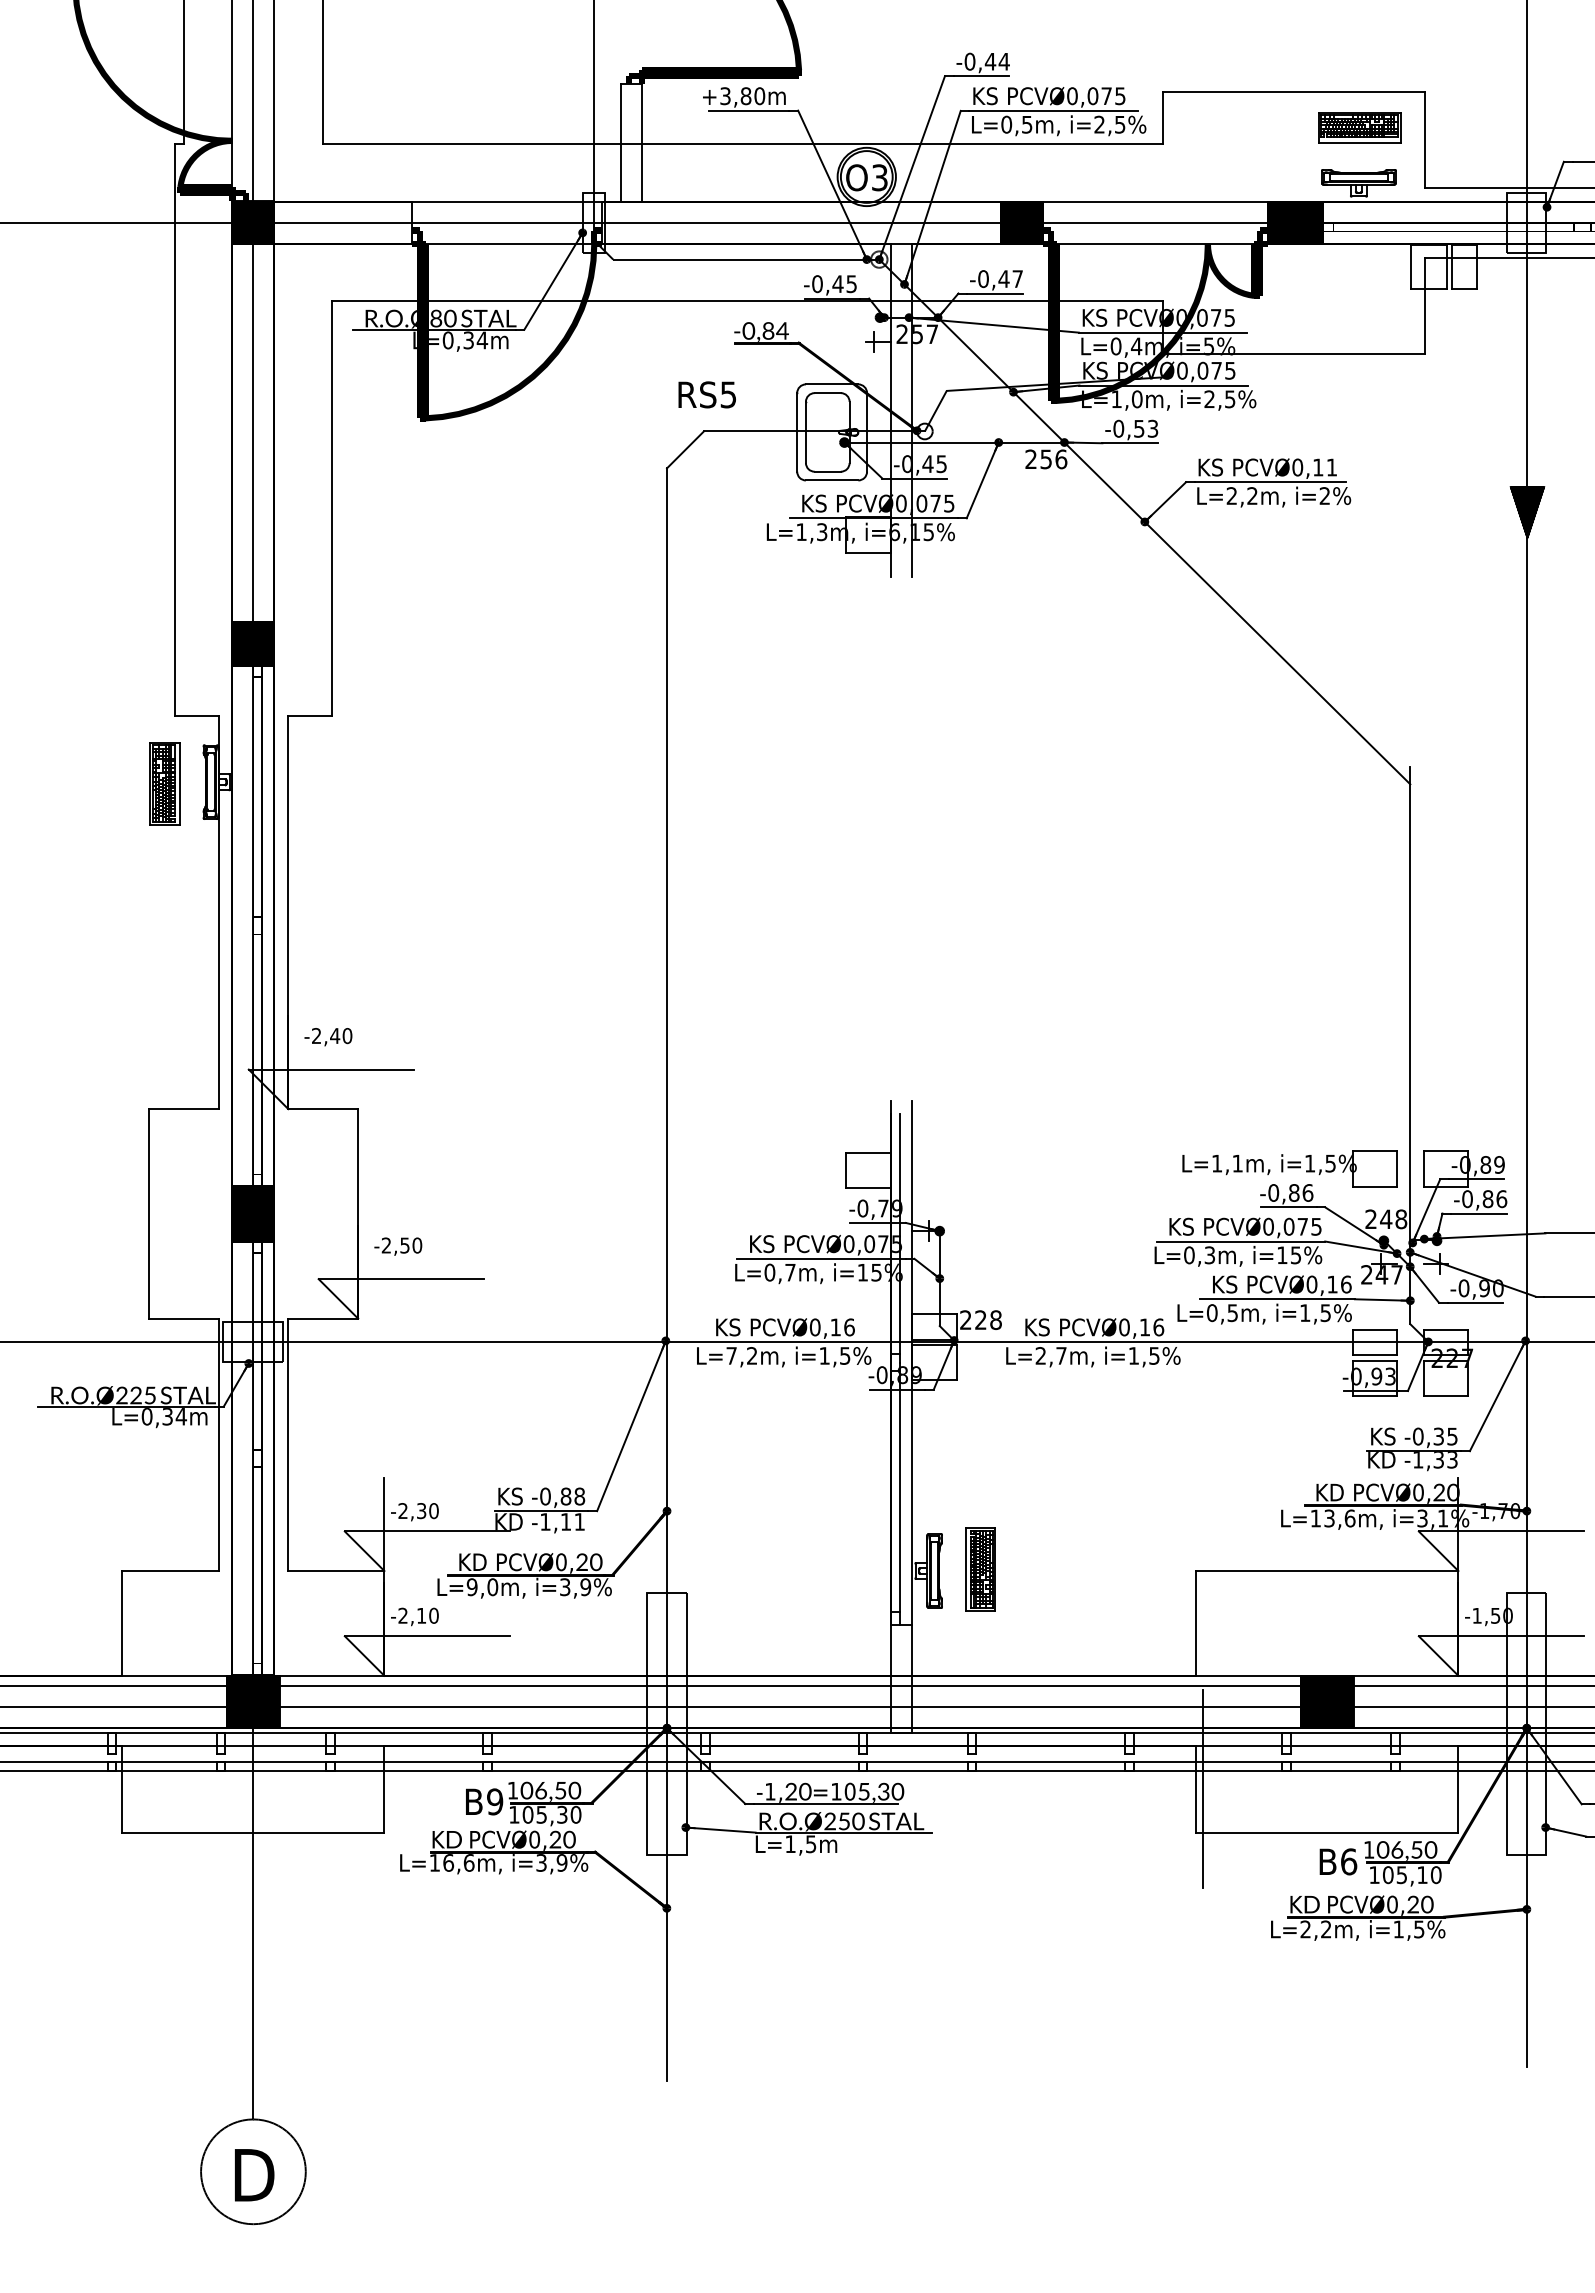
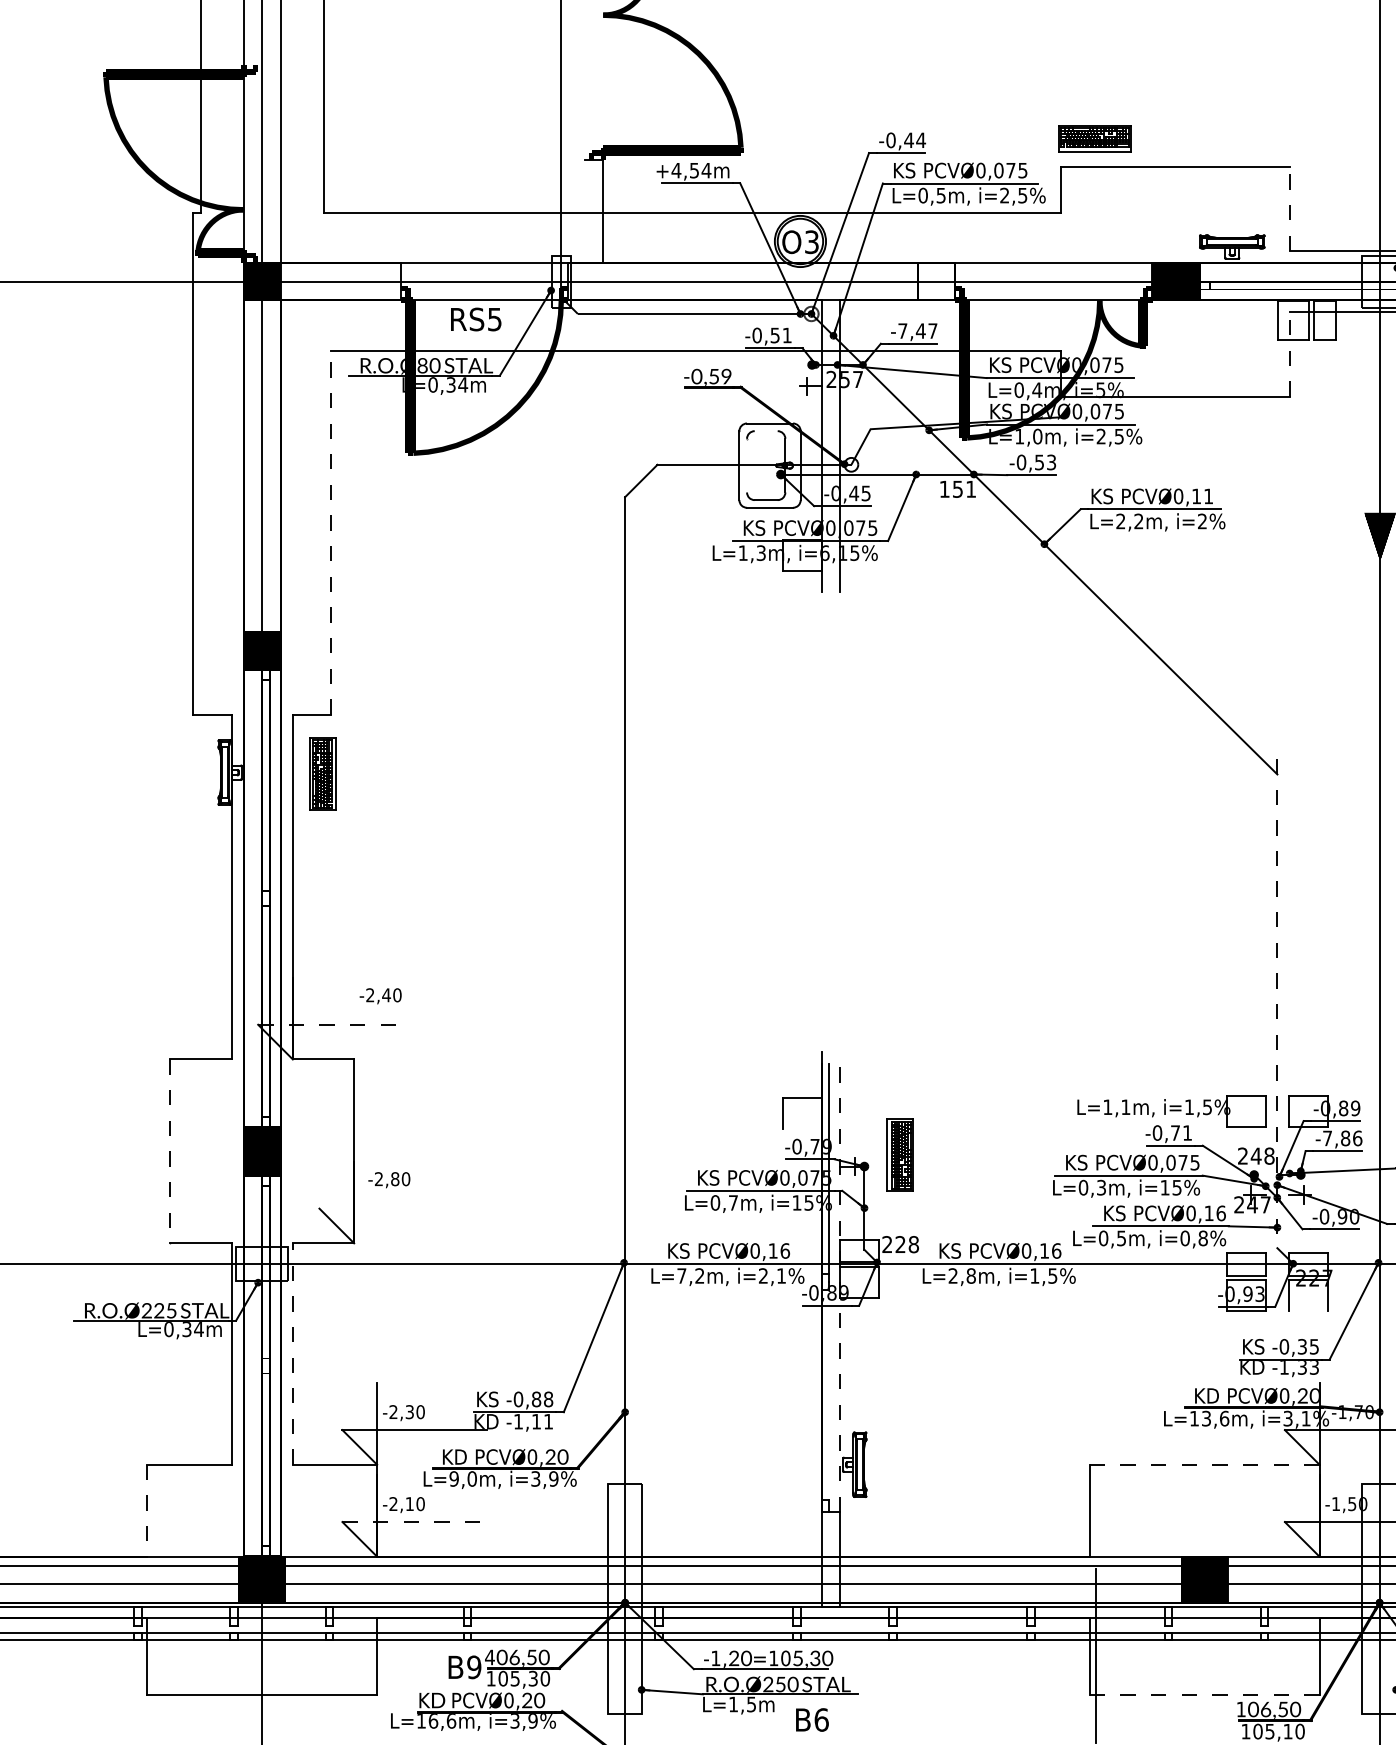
text: (742, 96) -> (691, 170), +3,80m -> +4,54m
part: (1359, 127) -> (1095, 138), moved
line: (1425, 139) -> (1290, 208), solid -> dashed
line: (621, 142) -> (585, 211), removed
fill: (1021, 222) -> (936, 281), removed
text: (983, 279) -> (902, 331), -0,47 -> -7,47
text: (844, 284) -> (780, 335), -0,45 -> -0,51
line: (1425, 305) -> (1290, 354), solid -> dashed
text: (775, 330) -> (720, 376), -0,84 -> -0,59
line: (827, 393) -> (765, 431), removed
text: (706, 394) -> (475, 319), moved
line: (805, 431) -> (746, 464), removed
text: (1046, 459) -> (958, 489), 256 -> 151
line: (332, 508) -> (331, 532), solid -> dashed
part: (164, 783) -> (322, 773), moved
text: (328, 1037) -> (380, 996), moved
line: (1410, 1045) -> (1277, 1003), solid -> dashed
line: (331, 1069) -> (330, 1024), solid -> dashed
line: (868, 1187) -> (801, 1128), removed
text: (1301, 1192) -> (1181, 1132), -0,86 -> -0,71
text: (1467, 1199) -> (1327, 1138), -0,86 -> -7,86
line: (148, 1213) -> (170, 1151), solid -> dashed
text: (404, 1245) -> (394, 1179), -2,50 -> -2,80
line: (400, 1279) -> (391, 1208), removed
text: (1315, 1313) -> (1194, 1238), i=1,5% -> i=0,8%
text: (834, 1355) -> (772, 1275), i=1,5% -> i=2,1%
text: (1061, 1355) -> (971, 1275), L=2,7m, -> L=2,8m,
line: (912, 1362) -> (840, 1281), solid -> dashed
line: (1445, 1396) -> (1308, 1311), removed
line: (288, 1444) -> (292, 1353), solid -> dashed
line: (899, 1491) -> (829, 1394), removed
part: (980, 1569) -> (900, 1155), moved
line: (1327, 1571) -> (1204, 1465), solid -> dashed
line: (122, 1623) -> (147, 1510), solid -> dashed
line: (427, 1636) -> (414, 1522), solid -> dashed
text: (512, 1790) -> (489, 1657), 1 -> 4
line: (1327, 1832) -> (1204, 1694), solid -> dashed
text: (1338, 1861) -> (812, 1719), moved

